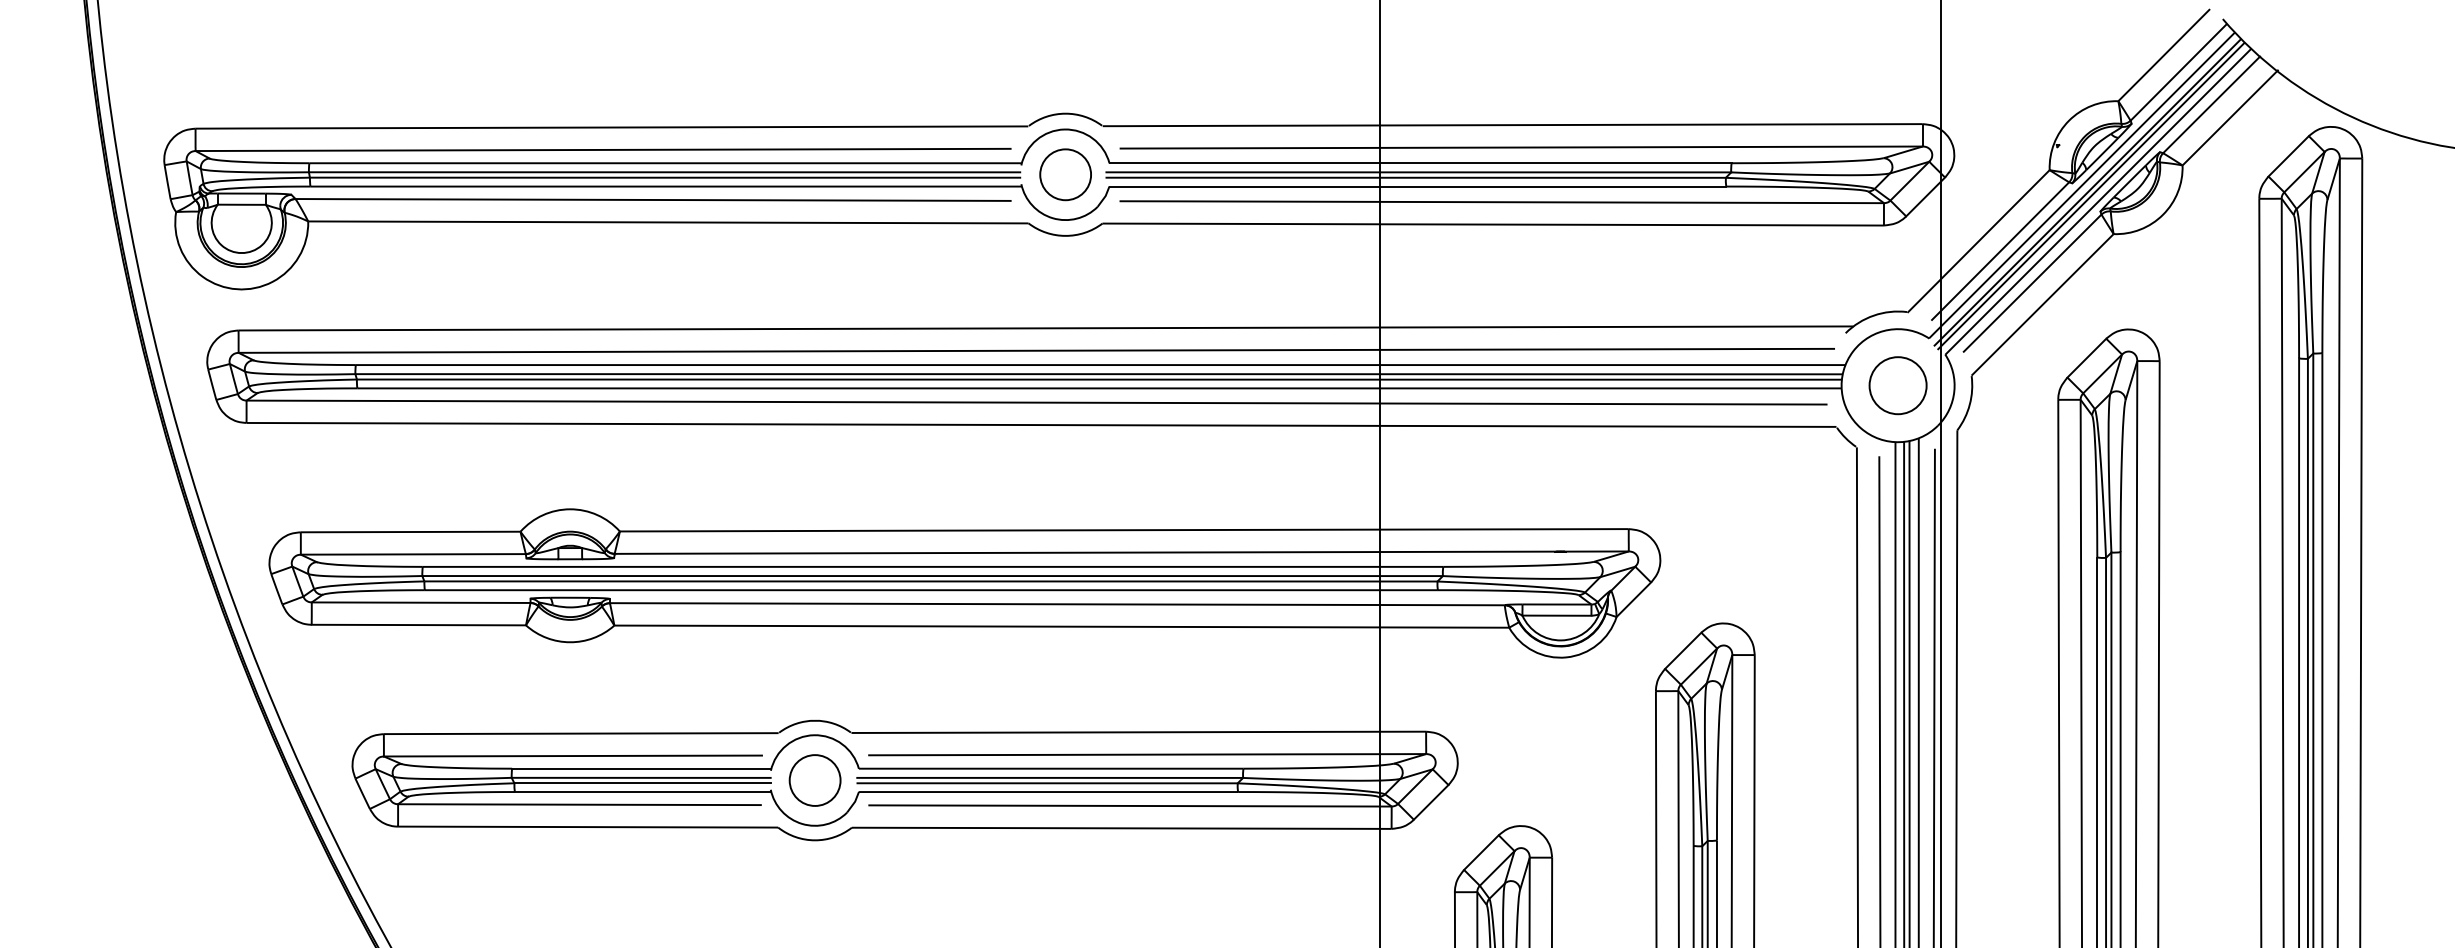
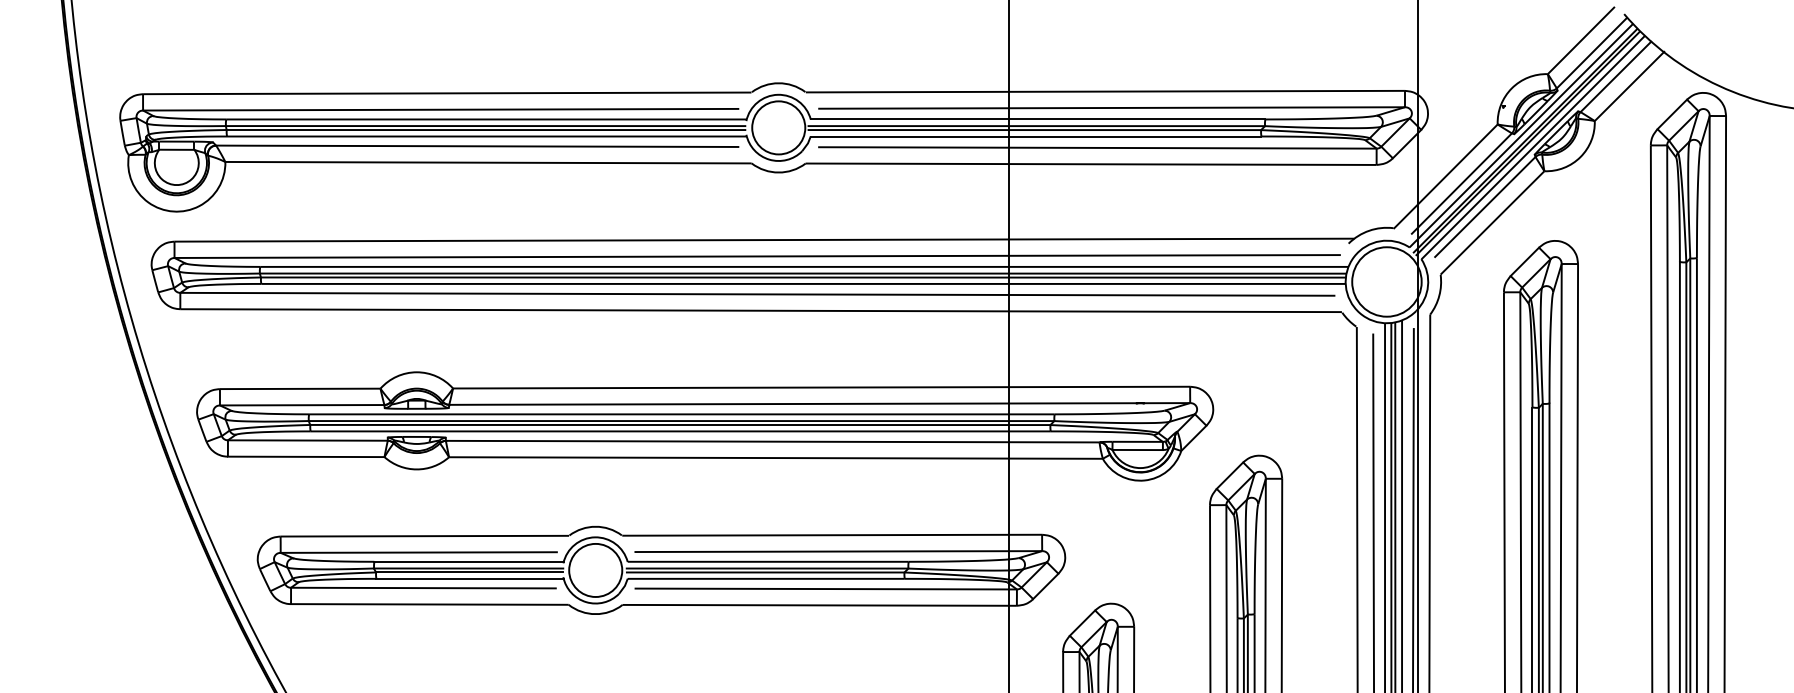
circle: (1065, 174) -> (778, 127), size x1.43
circle: (1897, 385) -> (1386, 281), size x1.67
circle: (814, 780) -> (595, 570), size x1.43

